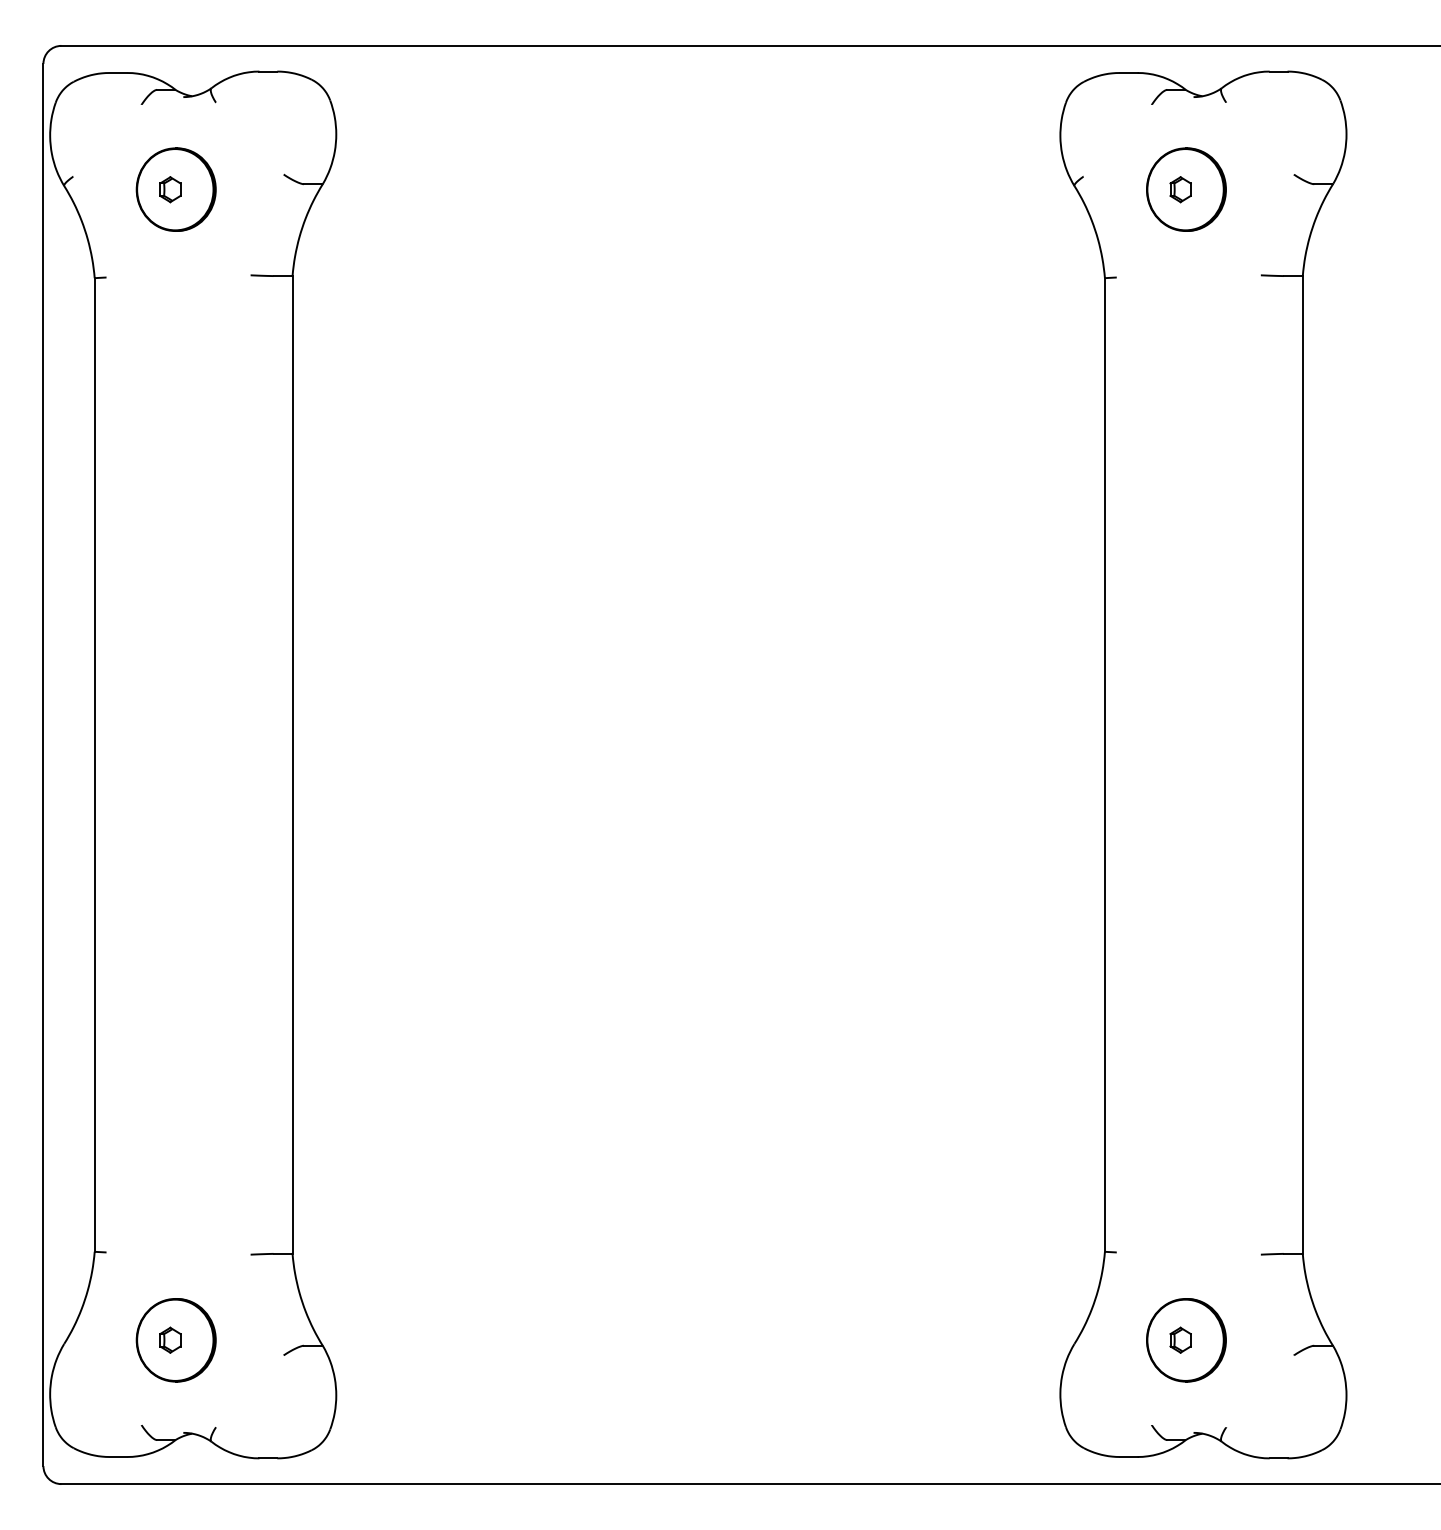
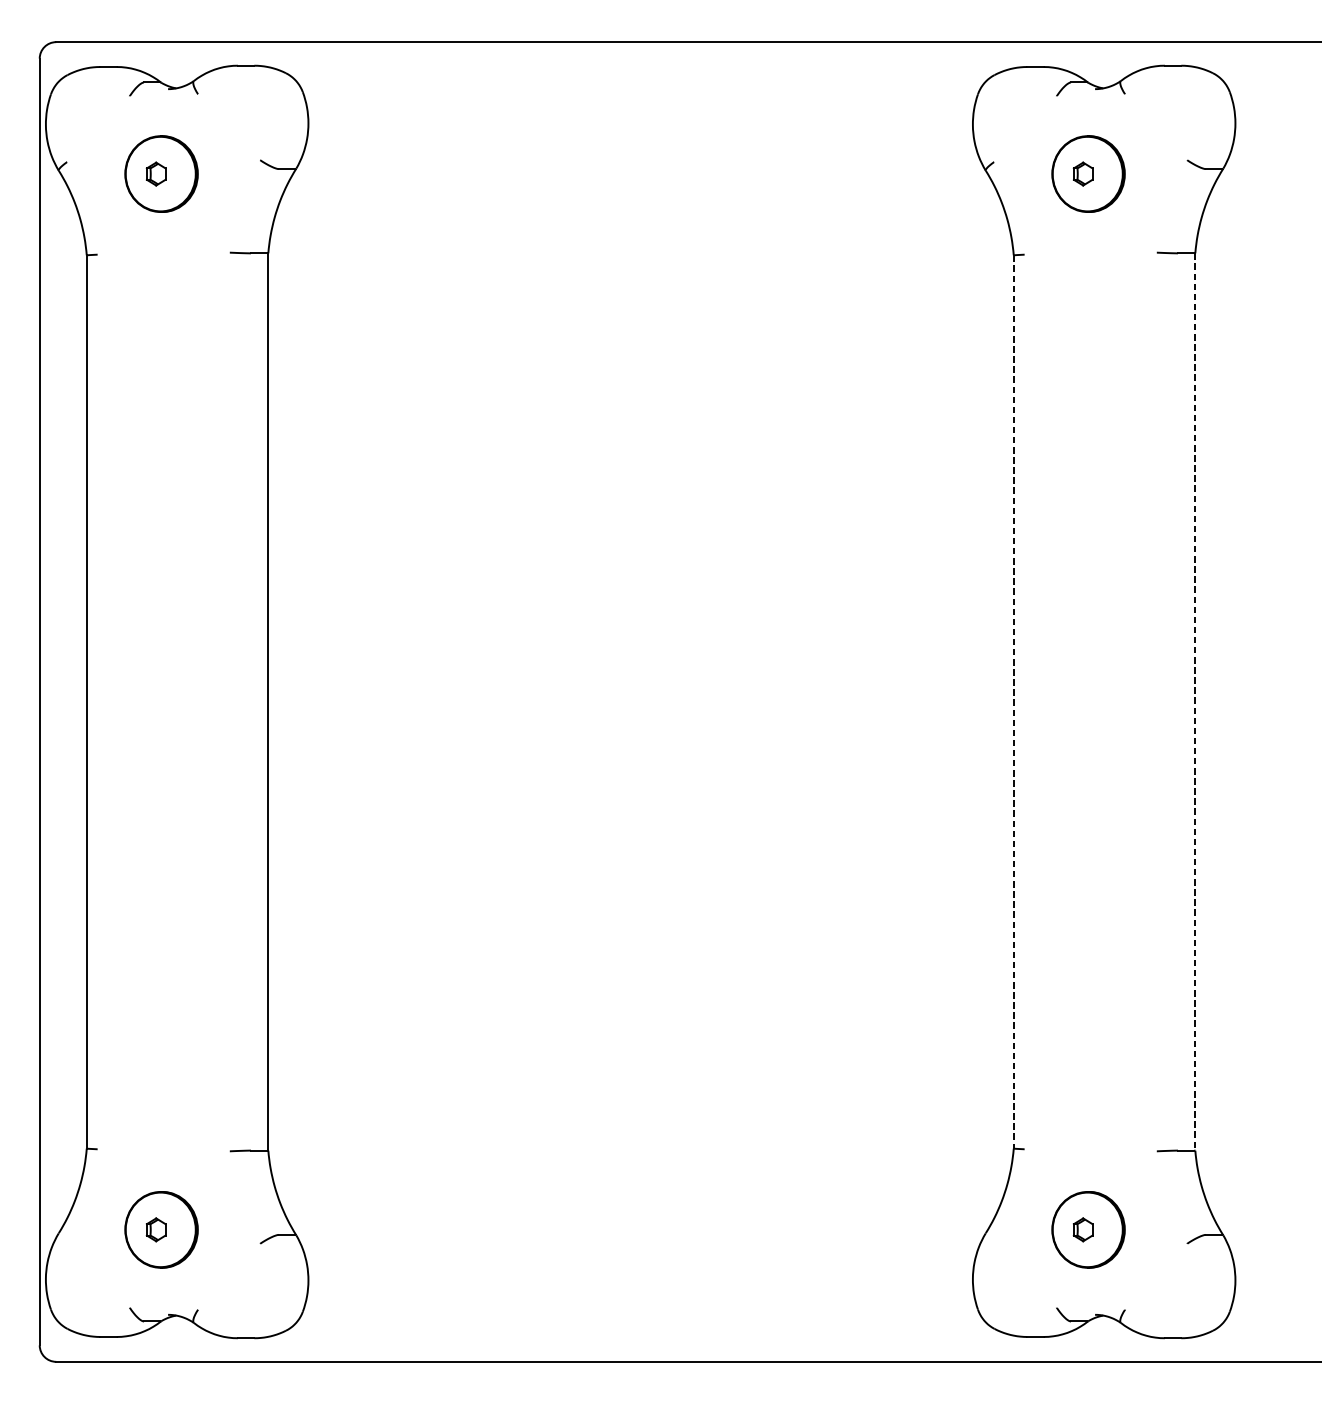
line: (1104, 764) -> (1013, 701), solid -> dashed
line: (1302, 765) -> (1195, 702), solid -> dashed

